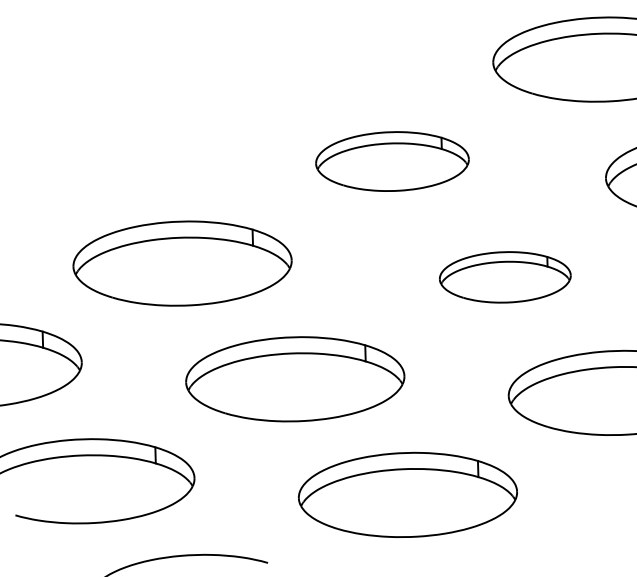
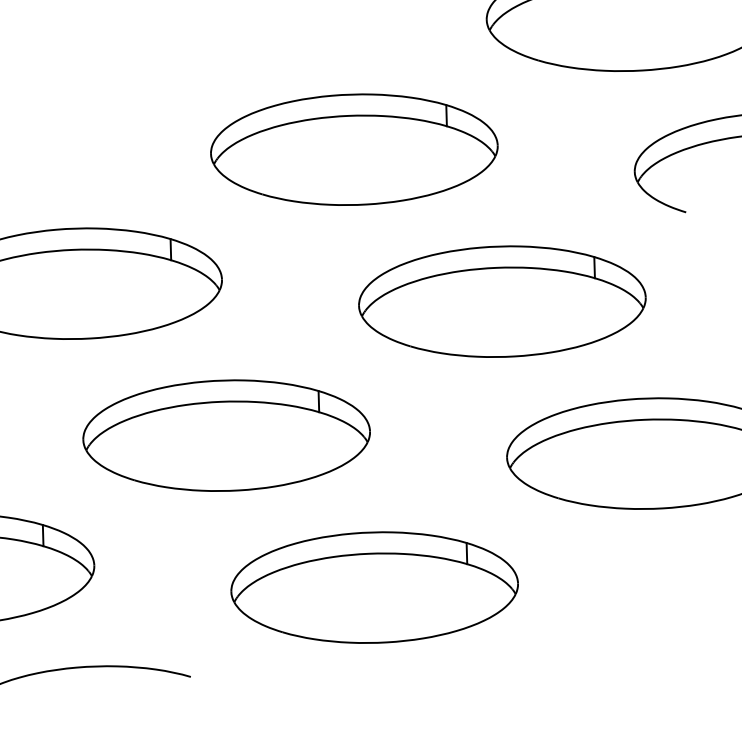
part: (392, 161) -> (354, 149), size x1.43
part: (505, 277) -> (502, 301), size x1.67

